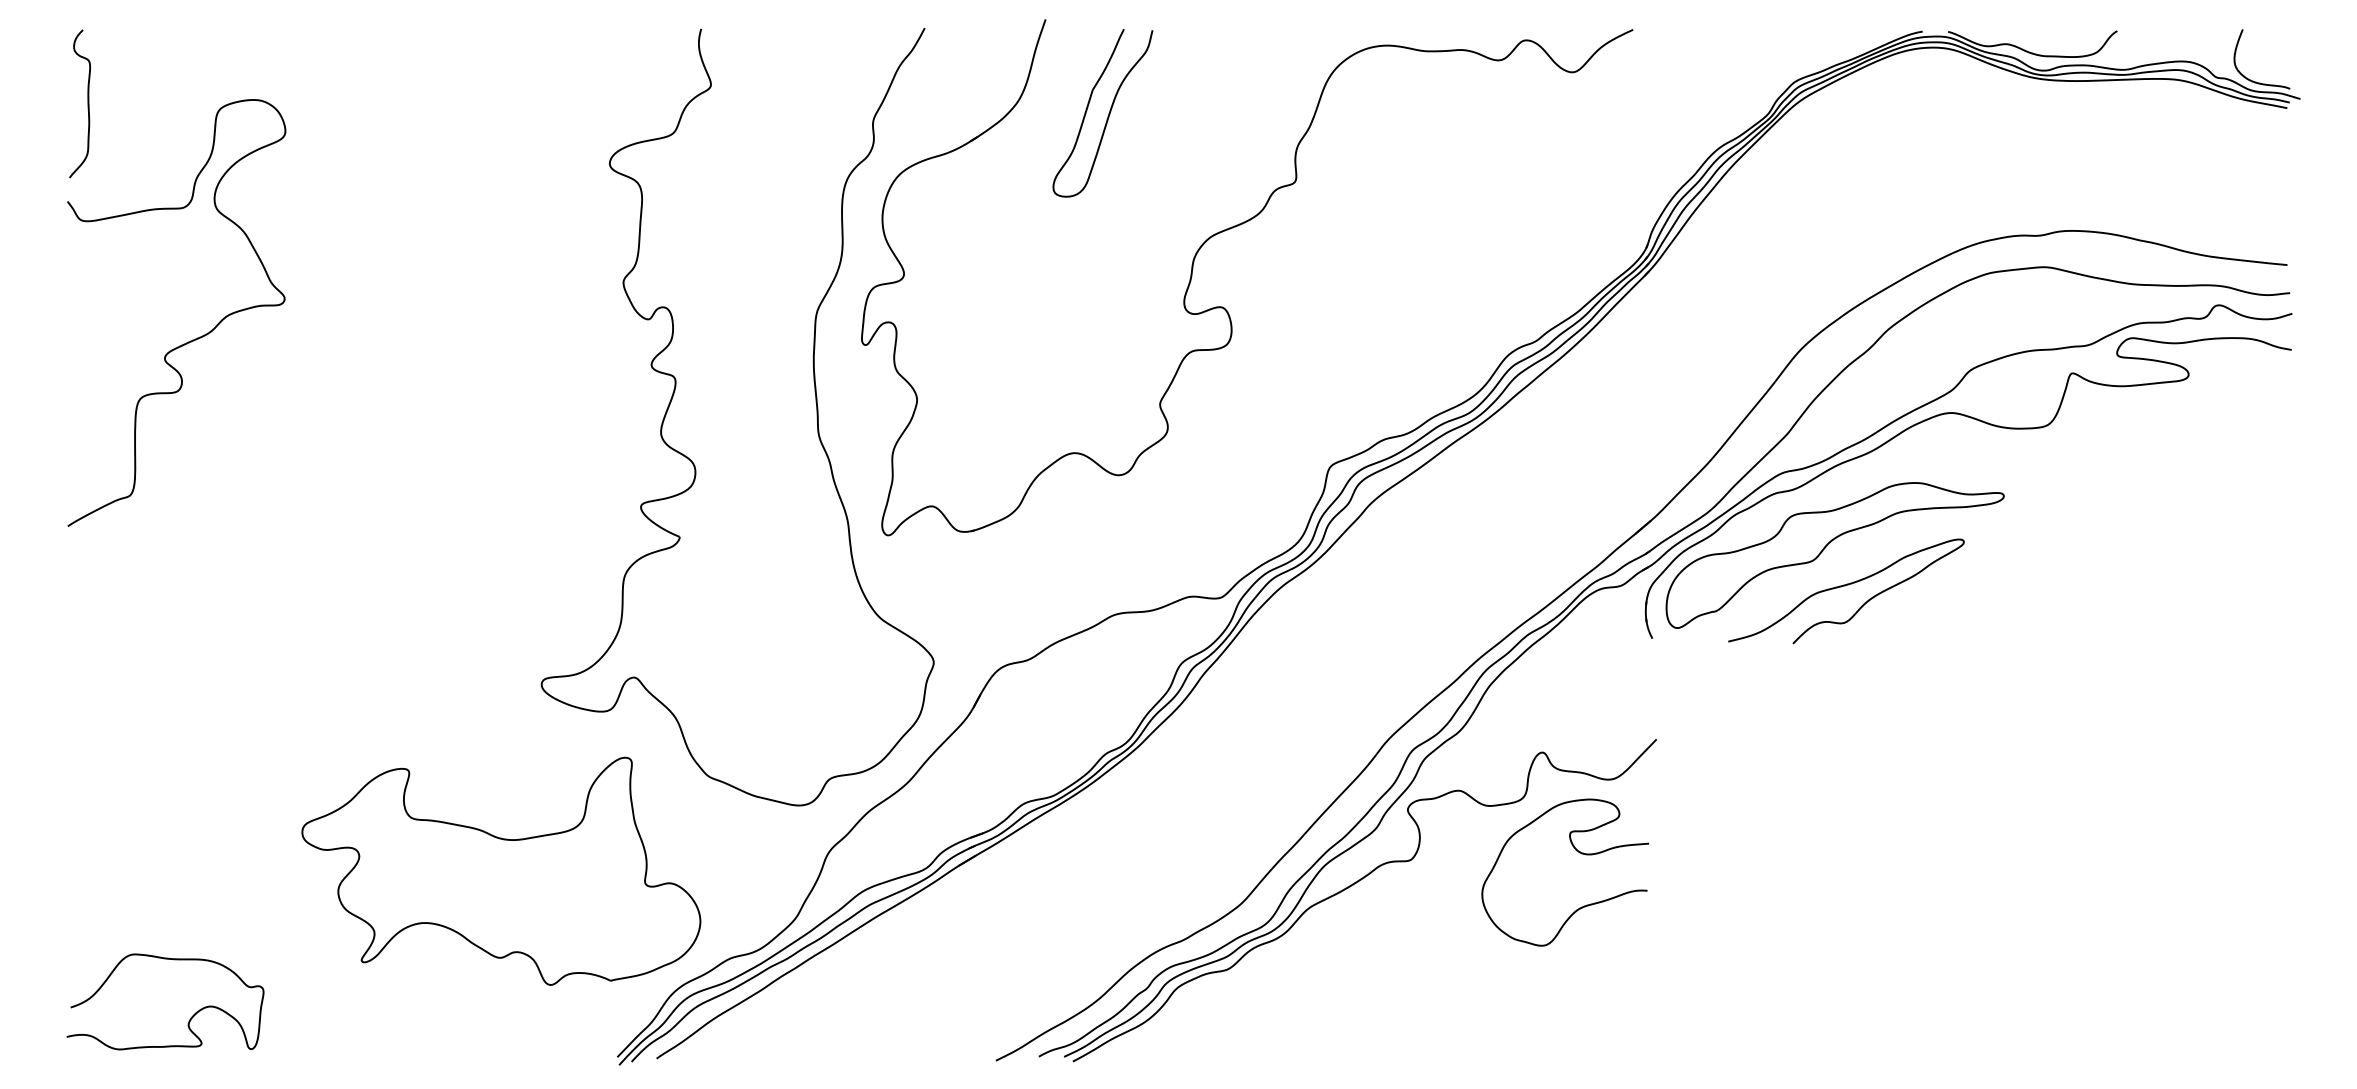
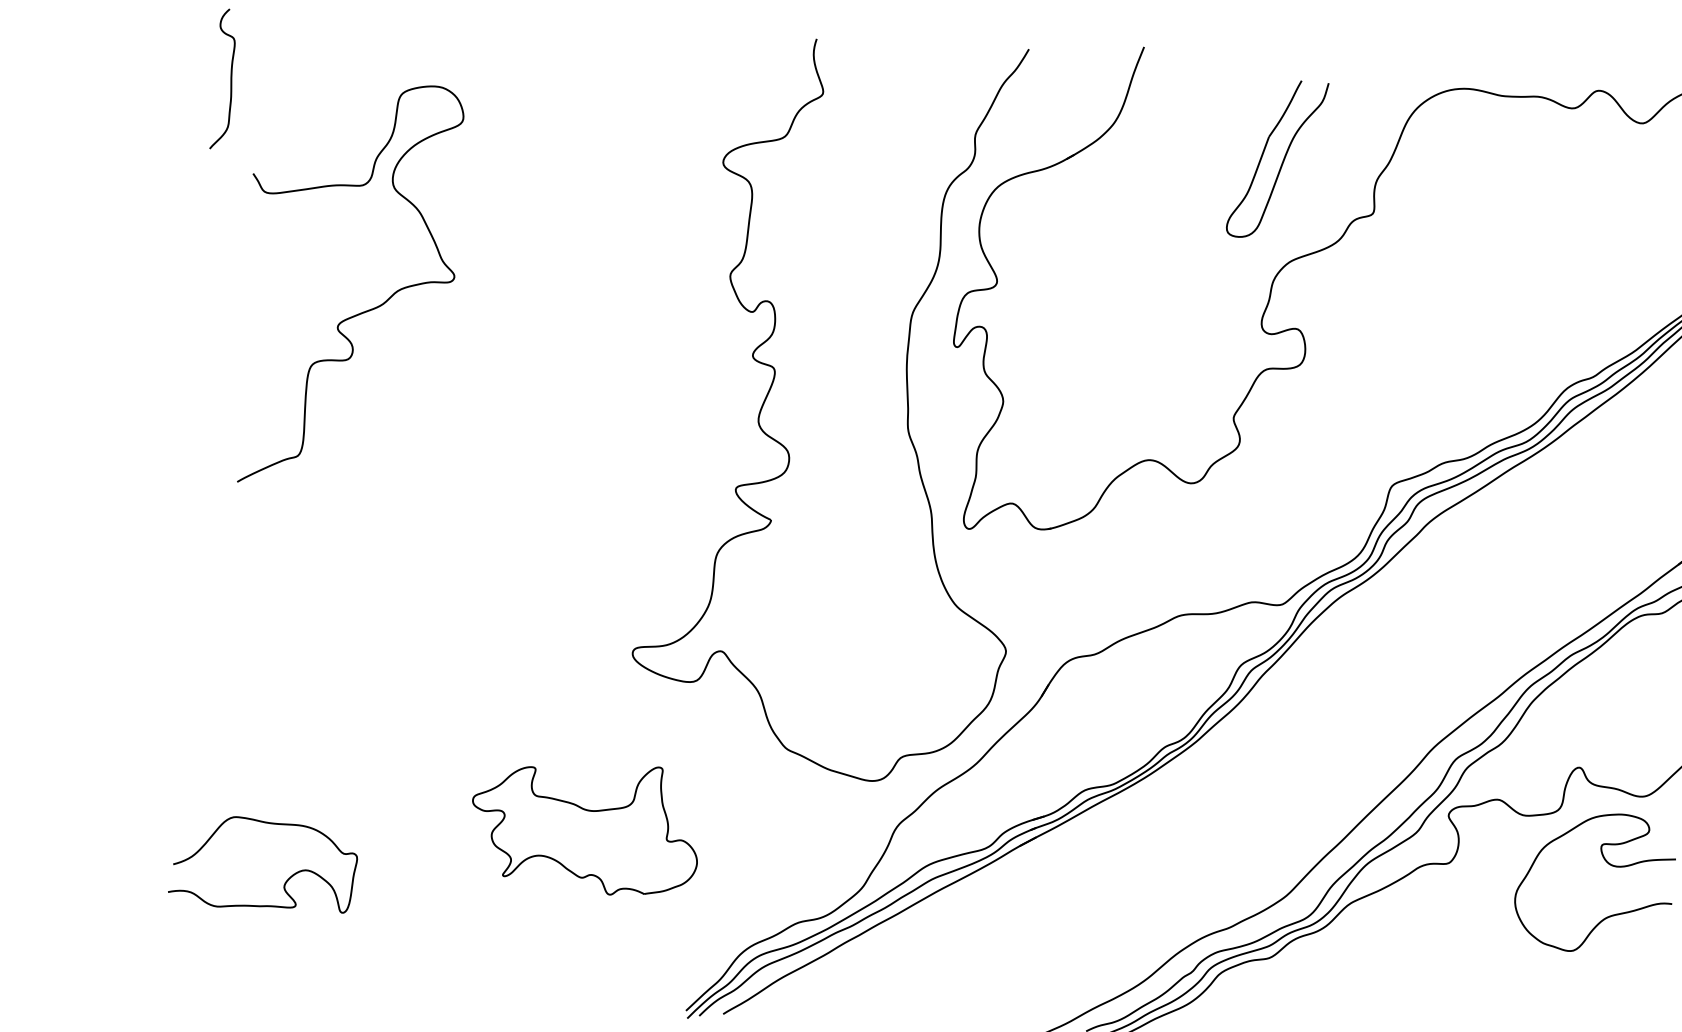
part: (1102, 113) -> (1277, 159), moved
curve: (190, 340) -> (362, 311), moved
part: (501, 870) -> (585, 827), size x0.6
curve: (189, 1019) -> (285, 881), moved

